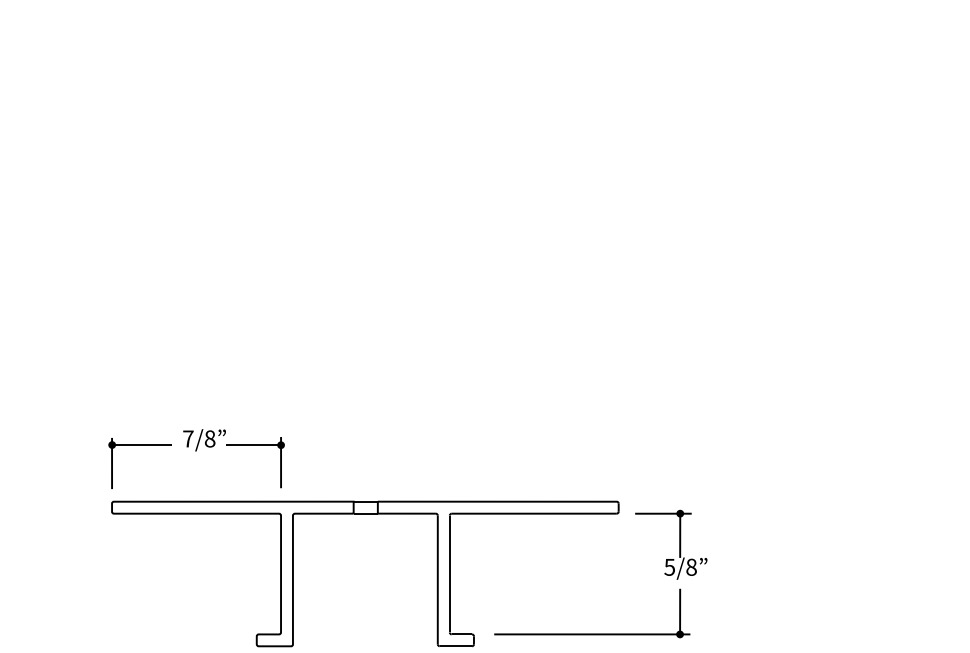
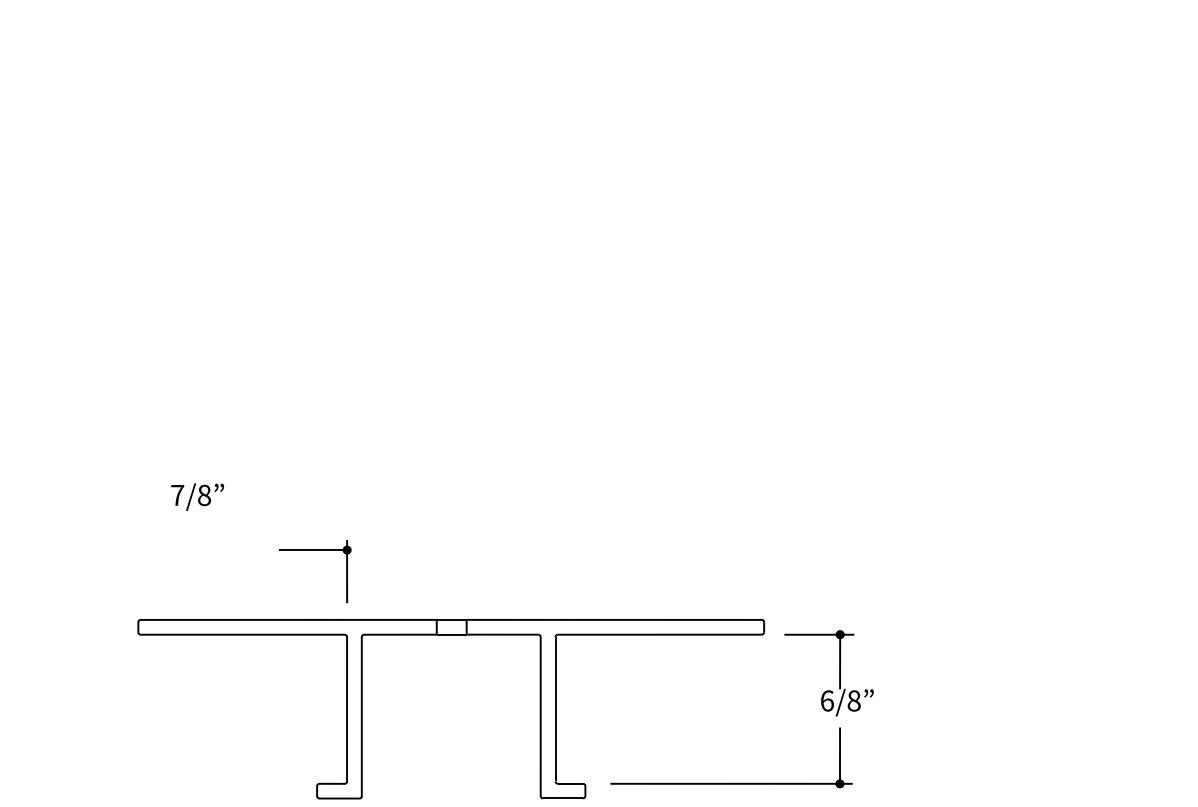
text: (204, 439) -> (197, 496), moved
part: (140, 445) -> (173, 550), removed
text: (669, 566) -> (826, 700), 5/8 -> 6/8

